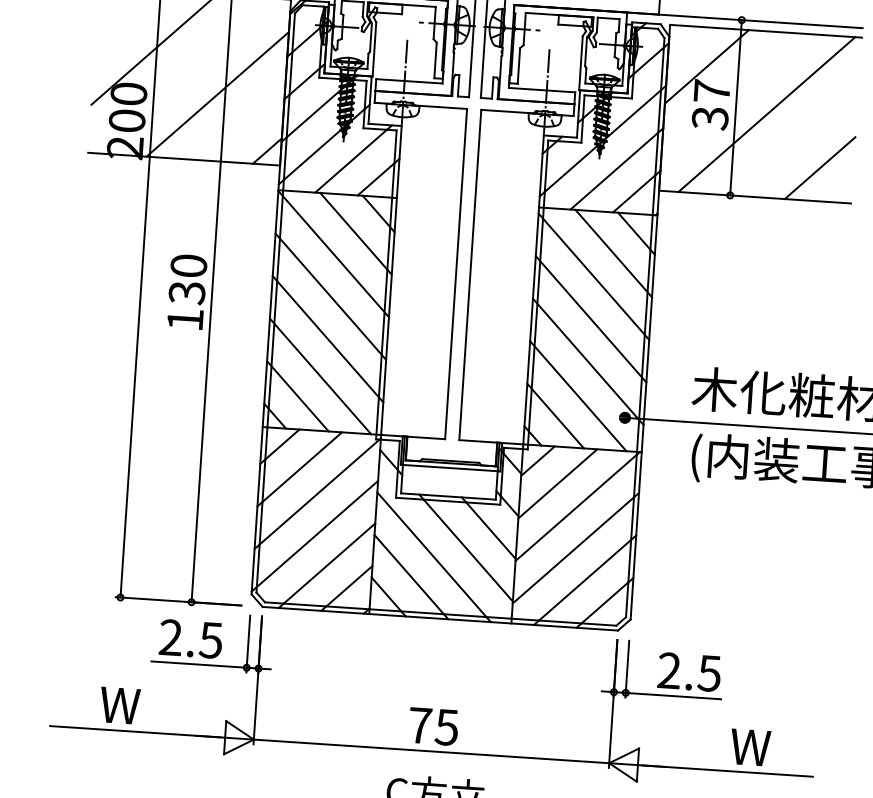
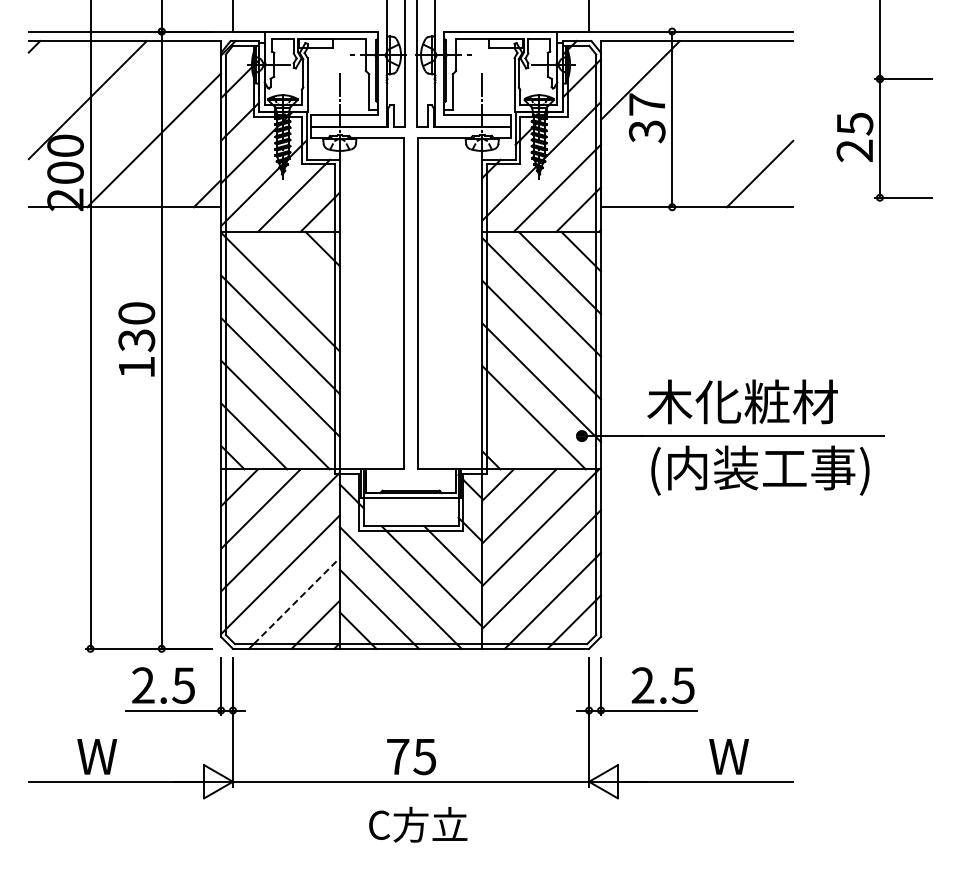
line: (766, 114) -> (703, 124), removed
line: (355, 232) -> (300, 269), removed
line: (555, 415) -> (512, 438), removed
line: (329, 563) -> (296, 601), solid -> dashed

